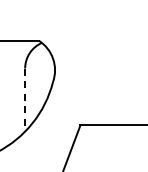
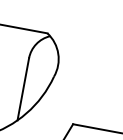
line: (25, 100) -> (23, 89), dashed -> solid

